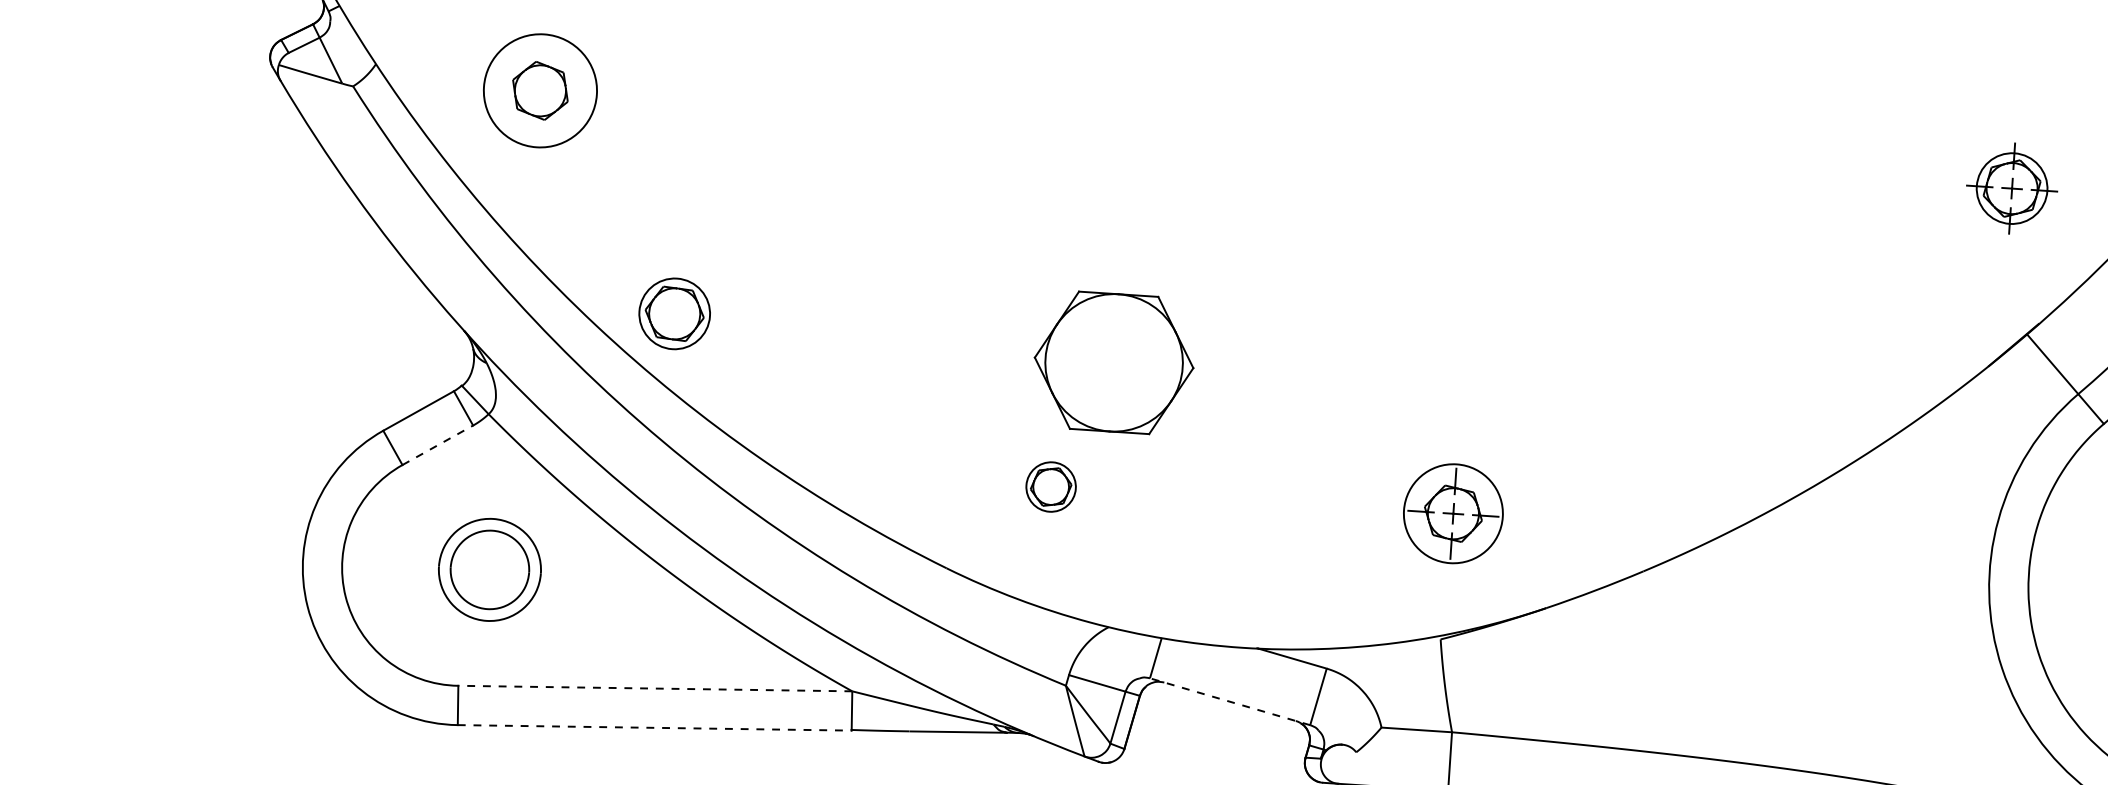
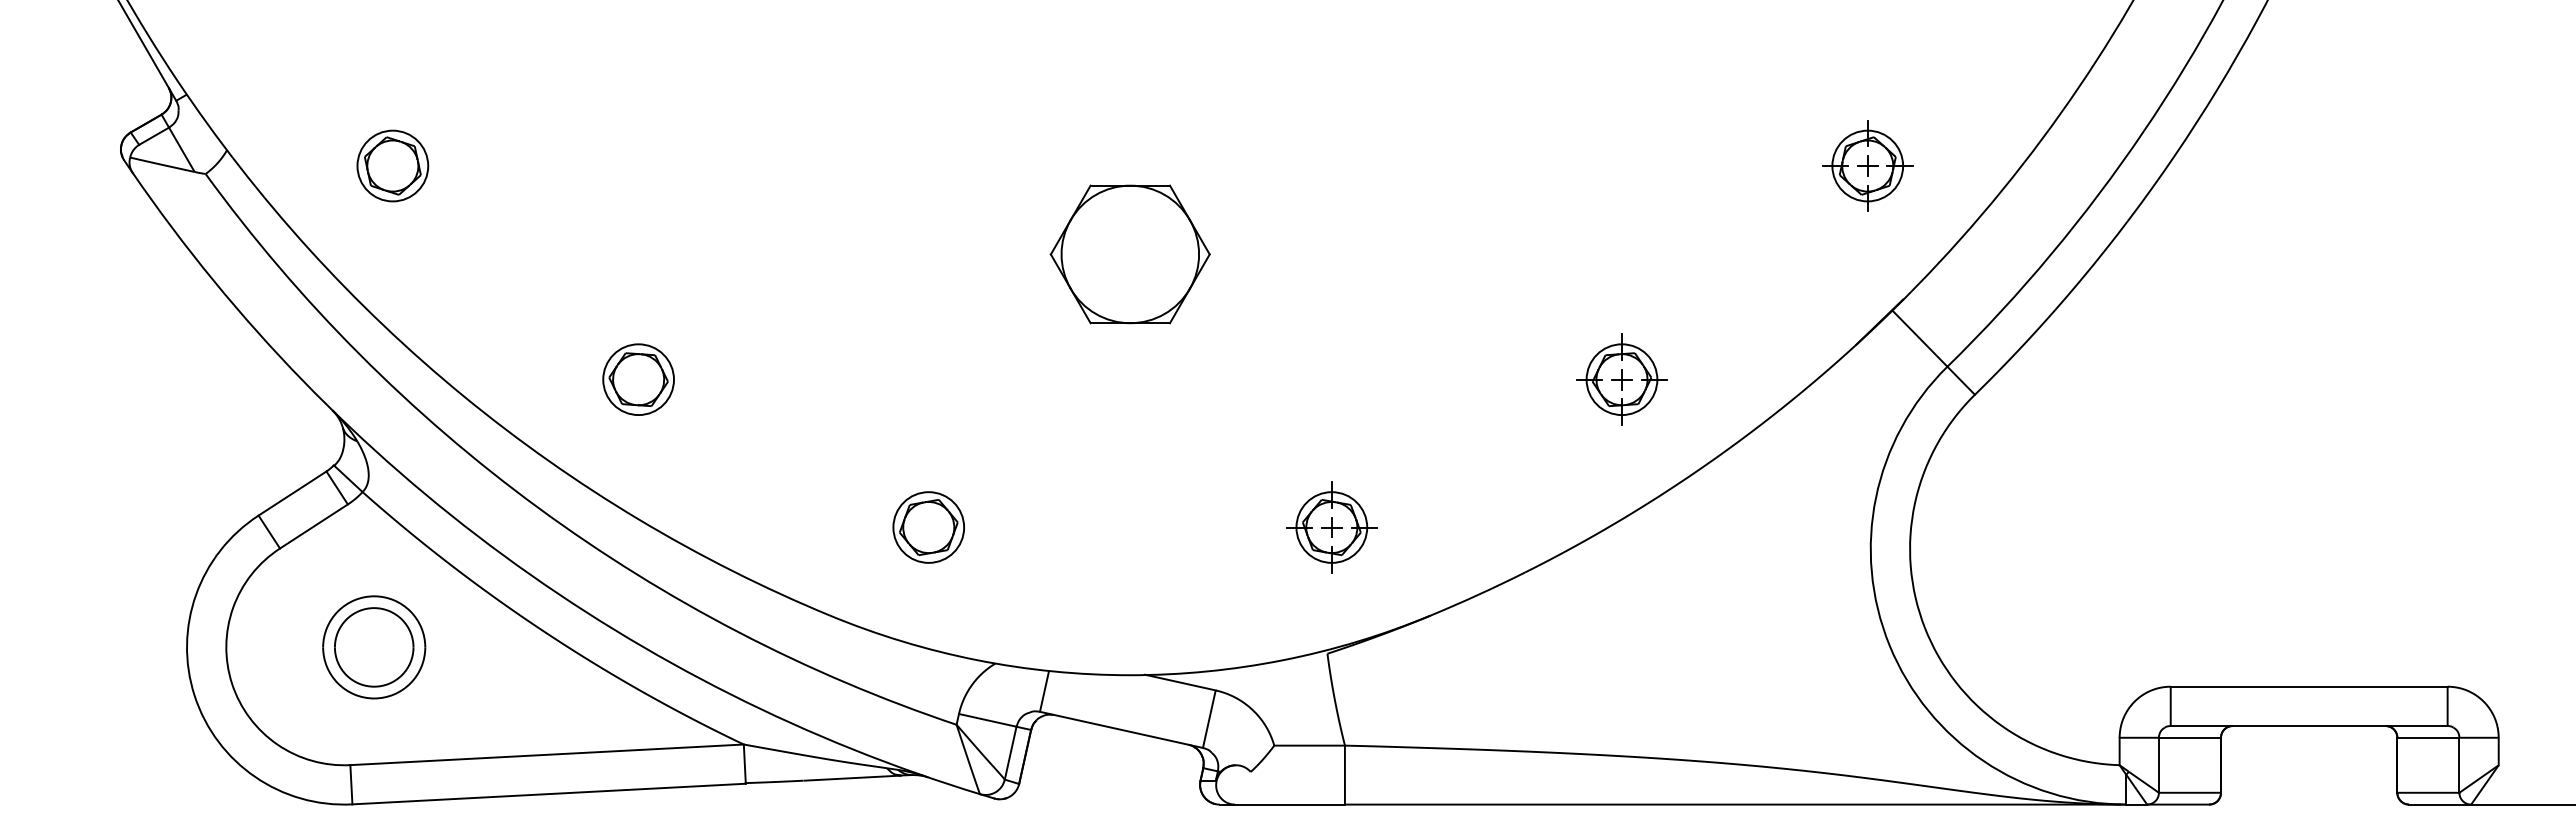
circle: (540, 90) -> (392, 165), size x0.62
part: (674, 313) -> (638, 379), moved
part: (1113, 362) -> (1129, 254), moved
part: (1752, 385) -> (1621, 379), added
line: (438, 445) -> (314, 526), dashed -> solid
part: (1050, 487) -> (928, 527), size x1.43
circle: (1453, 513) -> (1331, 527), size x0.71
line: (655, 688) -> (547, 754), dashed -> solid
line: (1230, 701) -> (1121, 729), dashed -> solid
line: (655, 728) -> (549, 794), dashed -> solid

